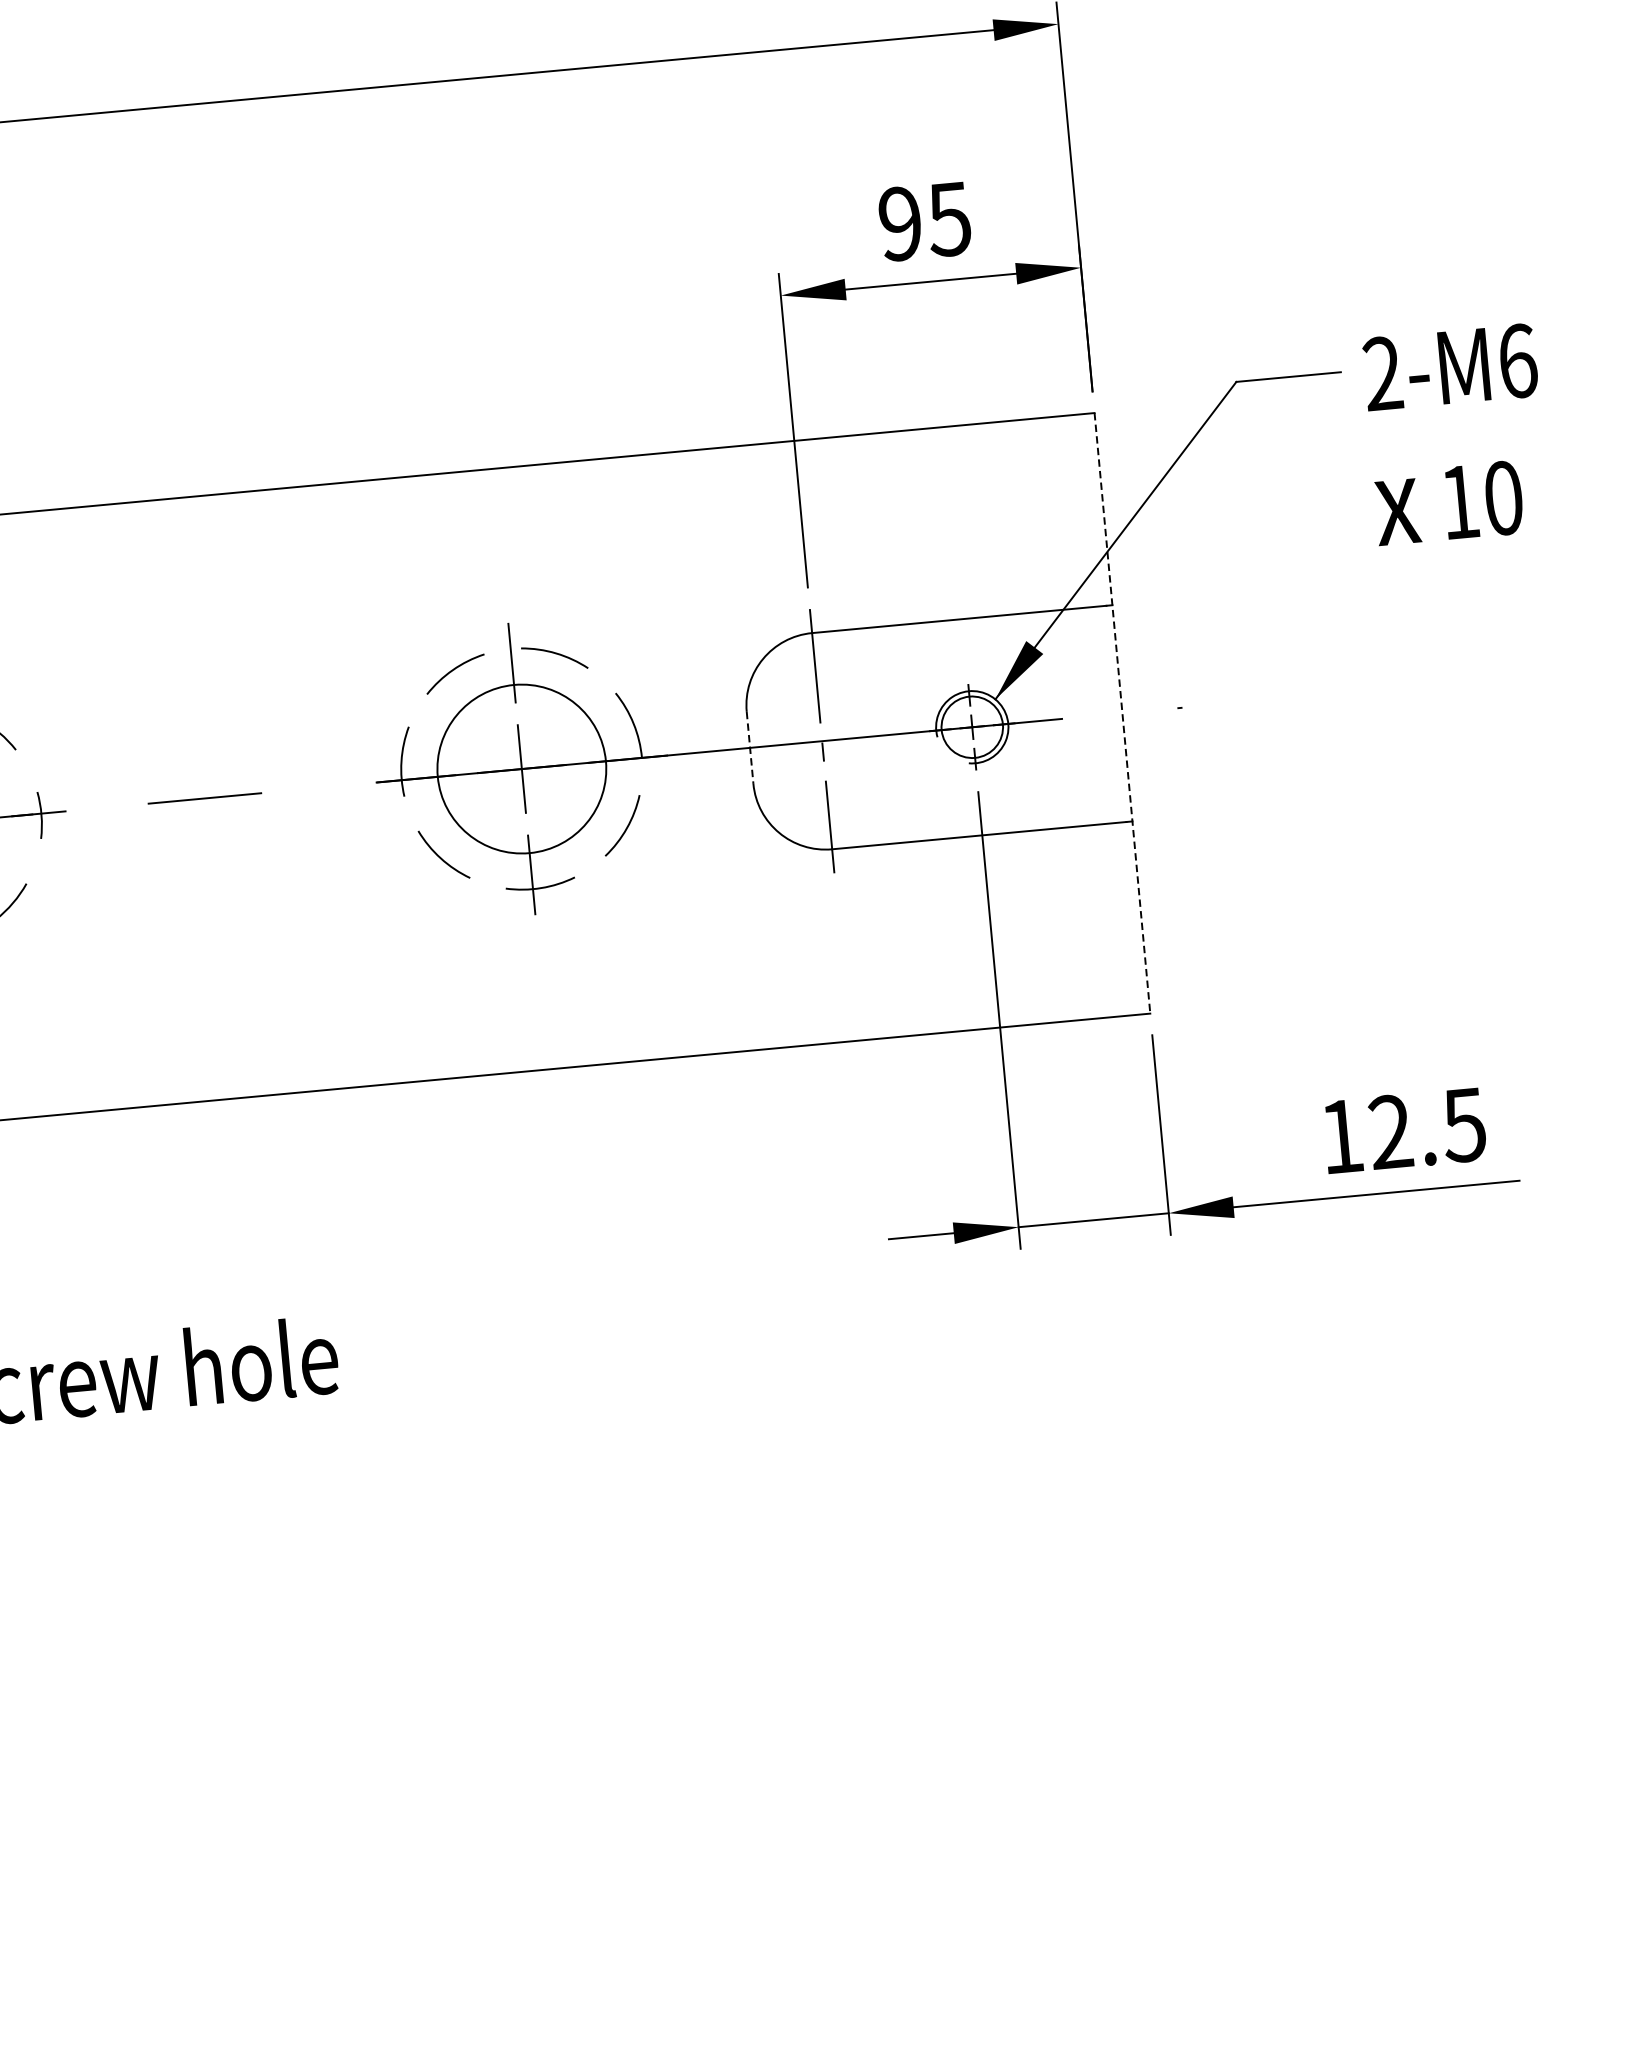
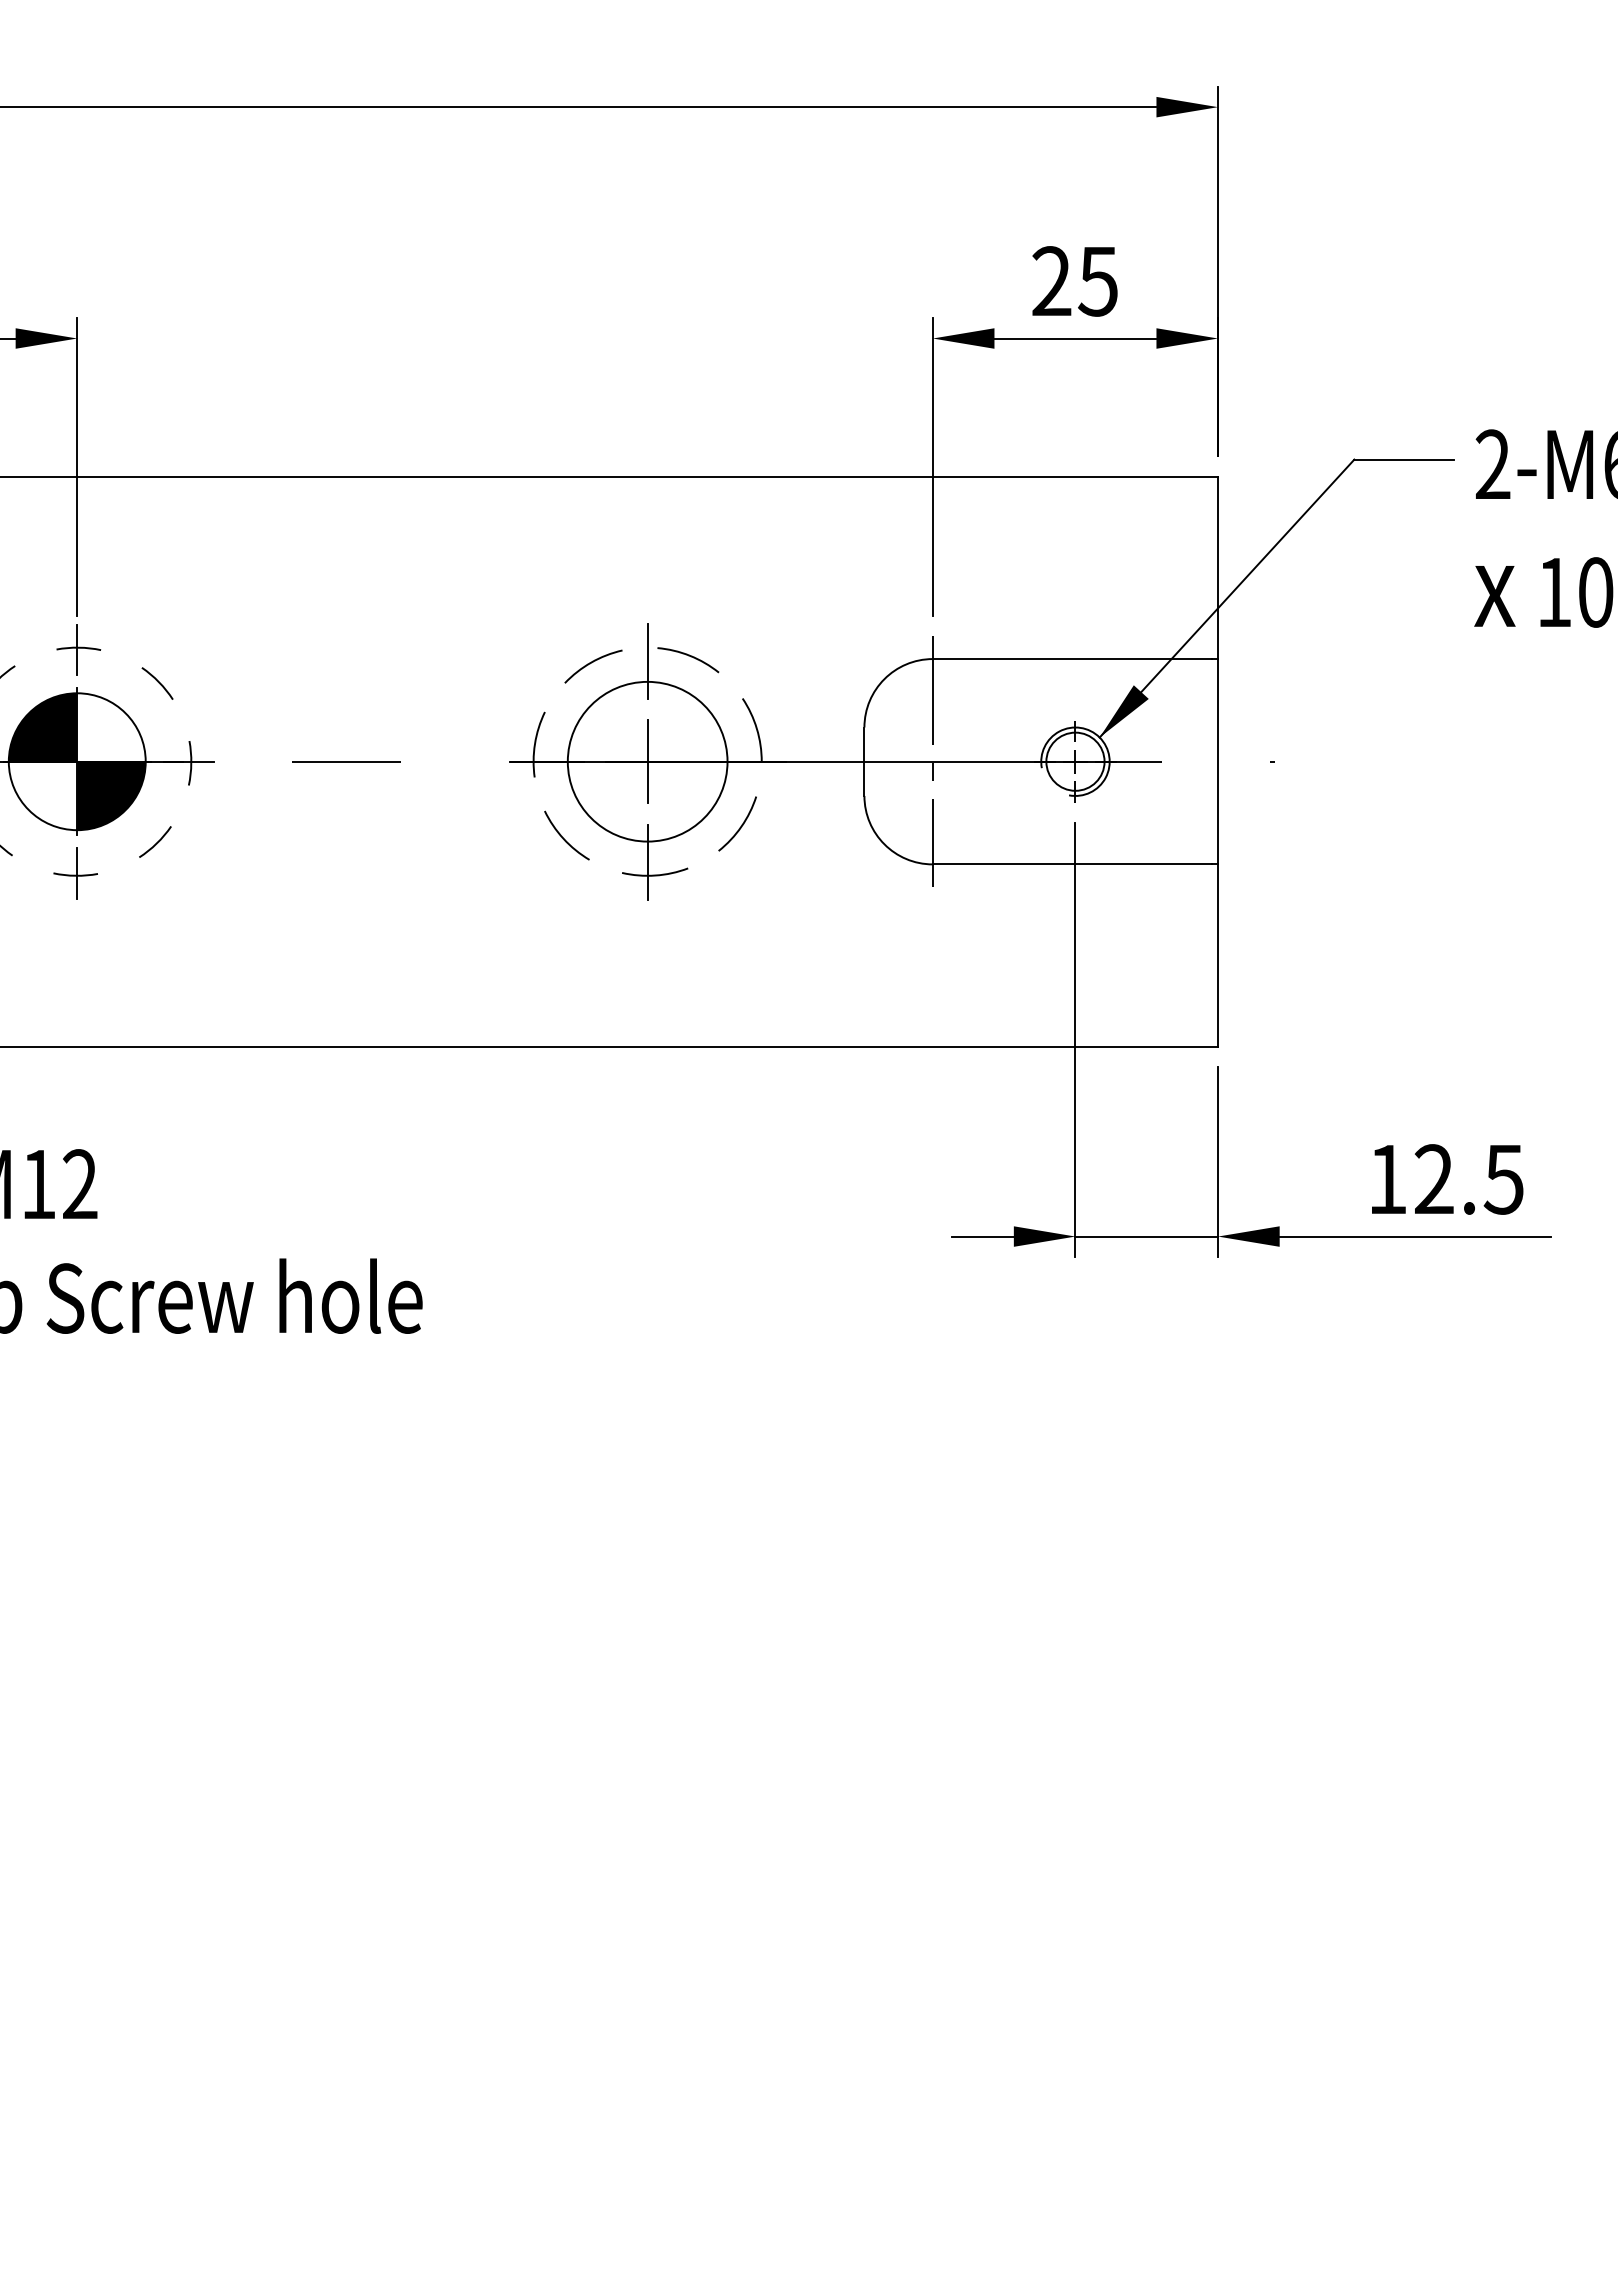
text: (900, 223) -> (1051, 281), 95 -> 25
line: (1122, 714) -> (1218, 762), dashed -> solid
line: (750, 748) -> (864, 762), dashed -> solid

